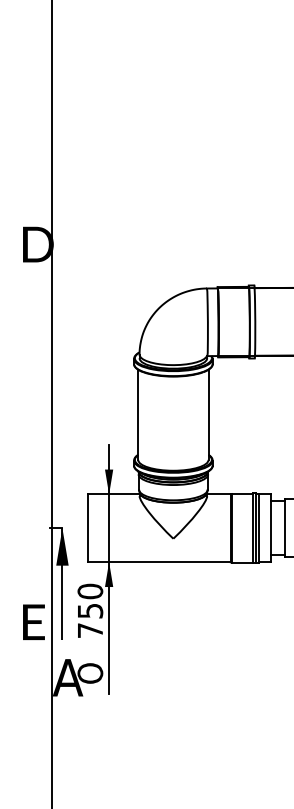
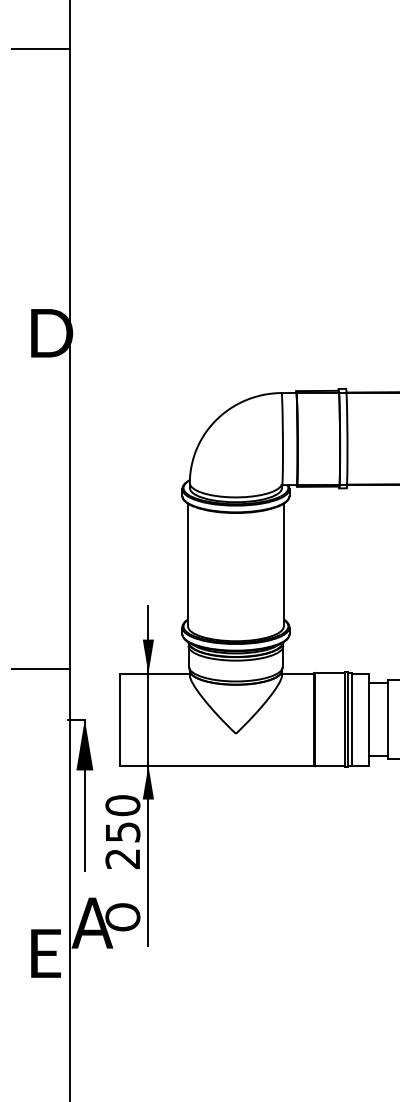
line: (30, 35) -> (41, 48), added
line: (30, 490) -> (41, 668), added
text: (33, 622) -> (45, 953), moved
text: (90, 631) -> (122, 859), 750 -> 250

